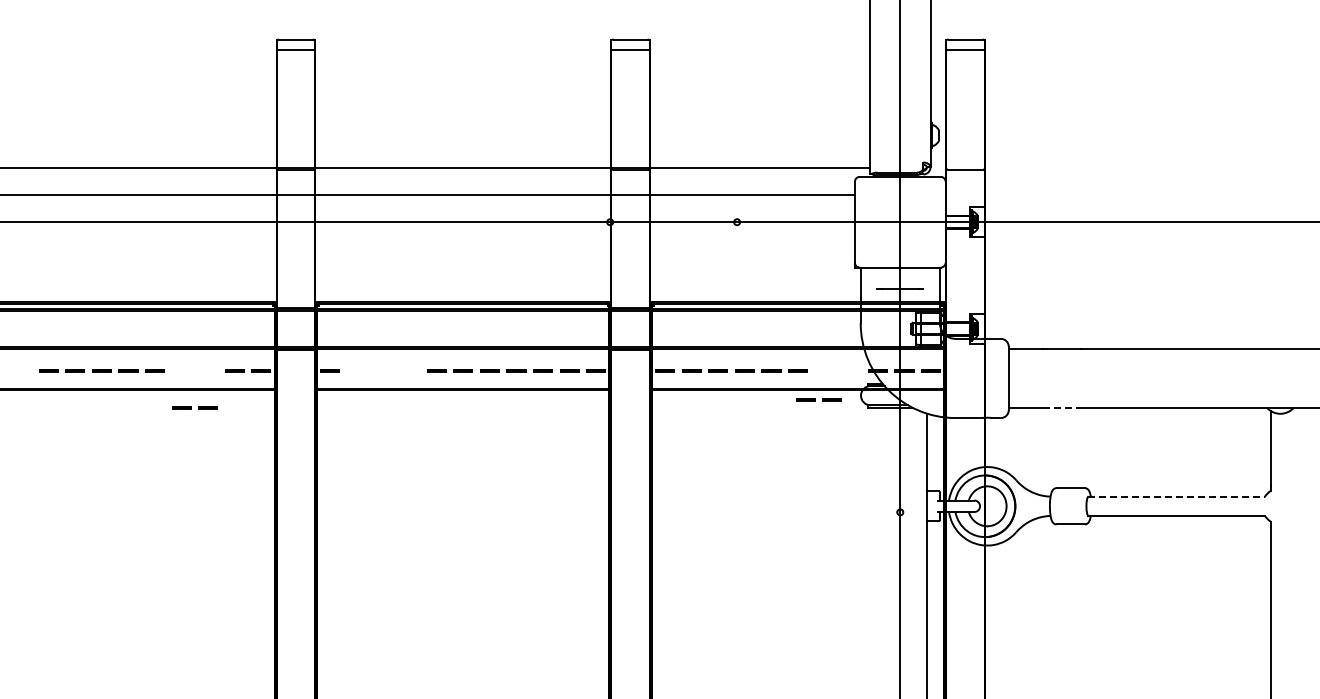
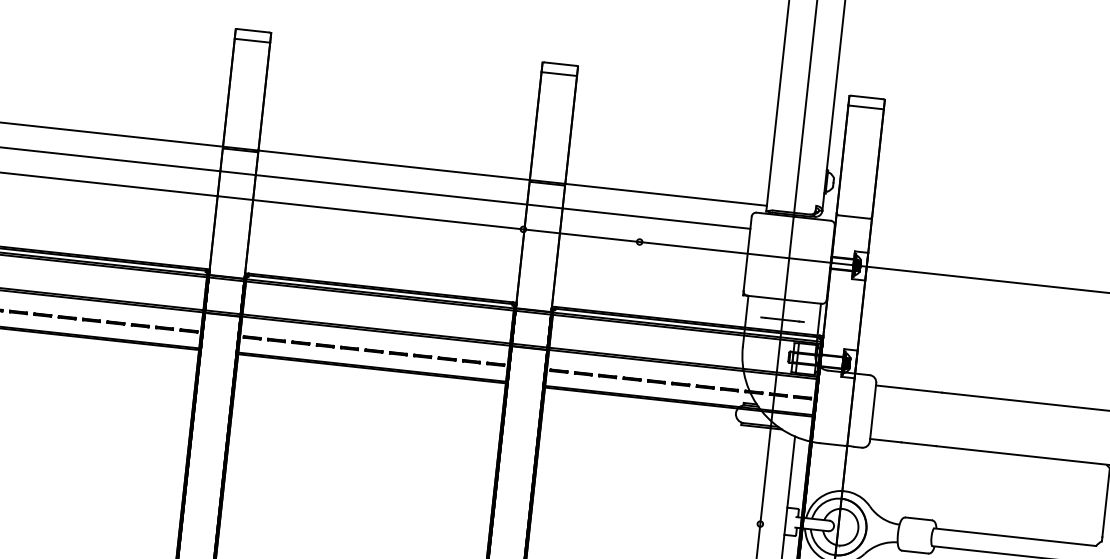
line: (383, 370) -> (300, 342), added
line: (815, 399) -> (714, 387), moved
line: (191, 407) -> (124, 323), moved
line: (1062, 407) -> (919, 444), dashed -> solid
line: (1177, 496) -> (1015, 537), dashed -> solid

